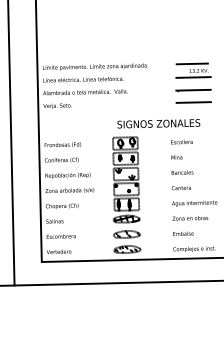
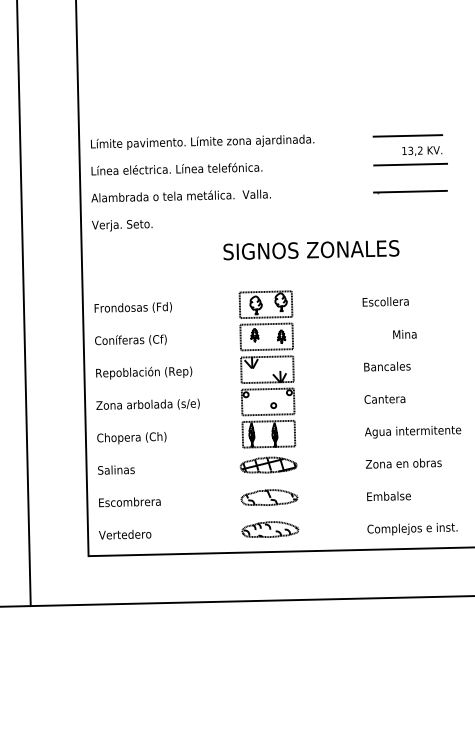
line: (193, 102) -> (410, 217), removed
text: (158, 123) -> (310, 249), moved
text: (176, 157) -> (404, 334), moved

